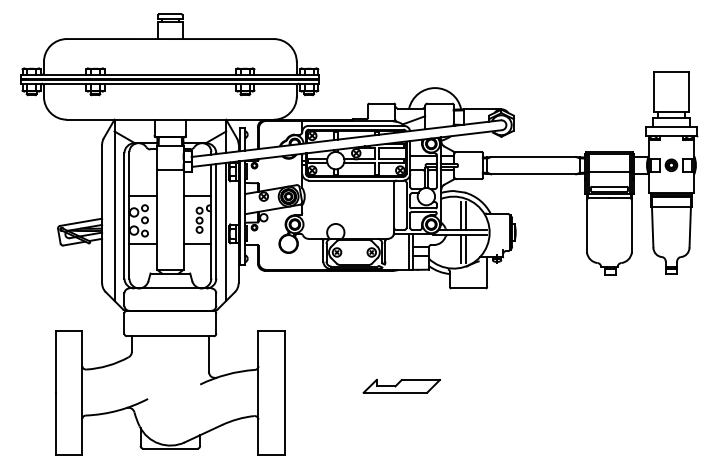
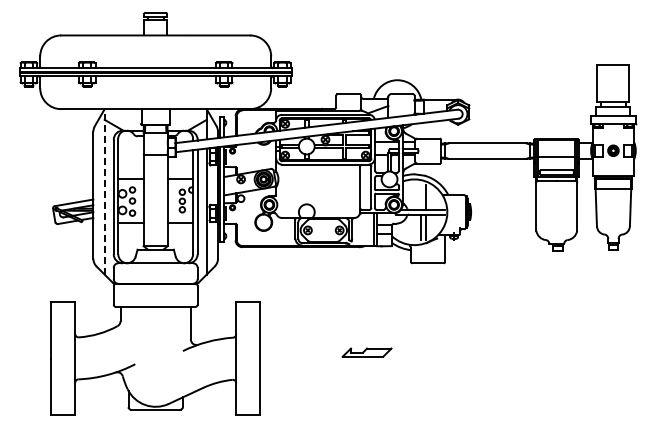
line: (114, 209) -> (104, 191), solid -> dashed
line: (461, 216) -> (421, 197), removed
part: (401, 386) -> (366, 352), size x0.7

